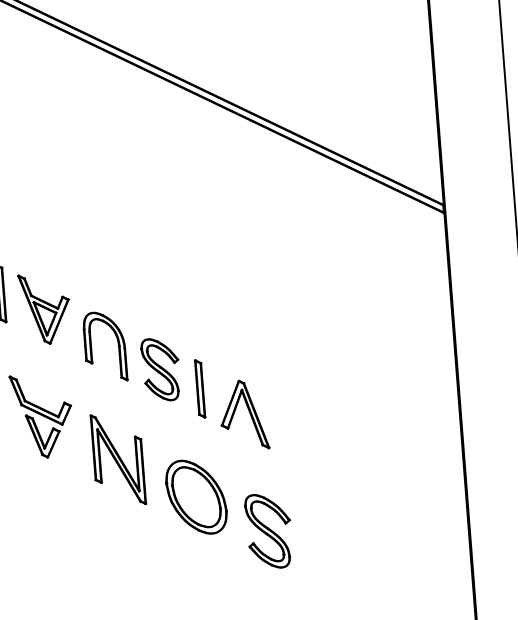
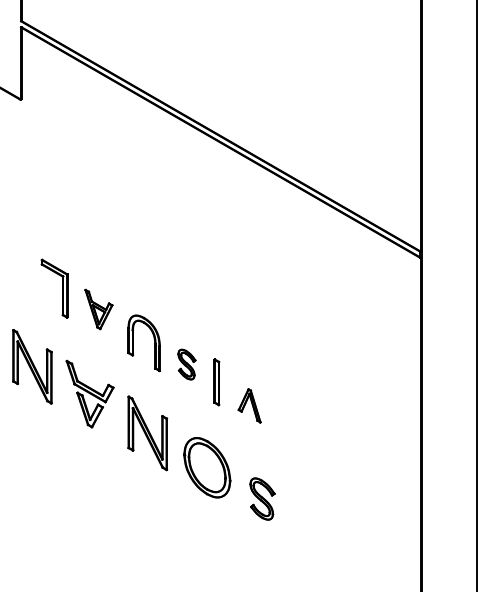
part: (44, 308) -> (98, 309), size x0.7
part: (160, 369) -> (186, 364), size x0.6
part: (243, 414) -> (249, 405), size x0.6
part: (268, 530) -> (262, 498), size x0.7

